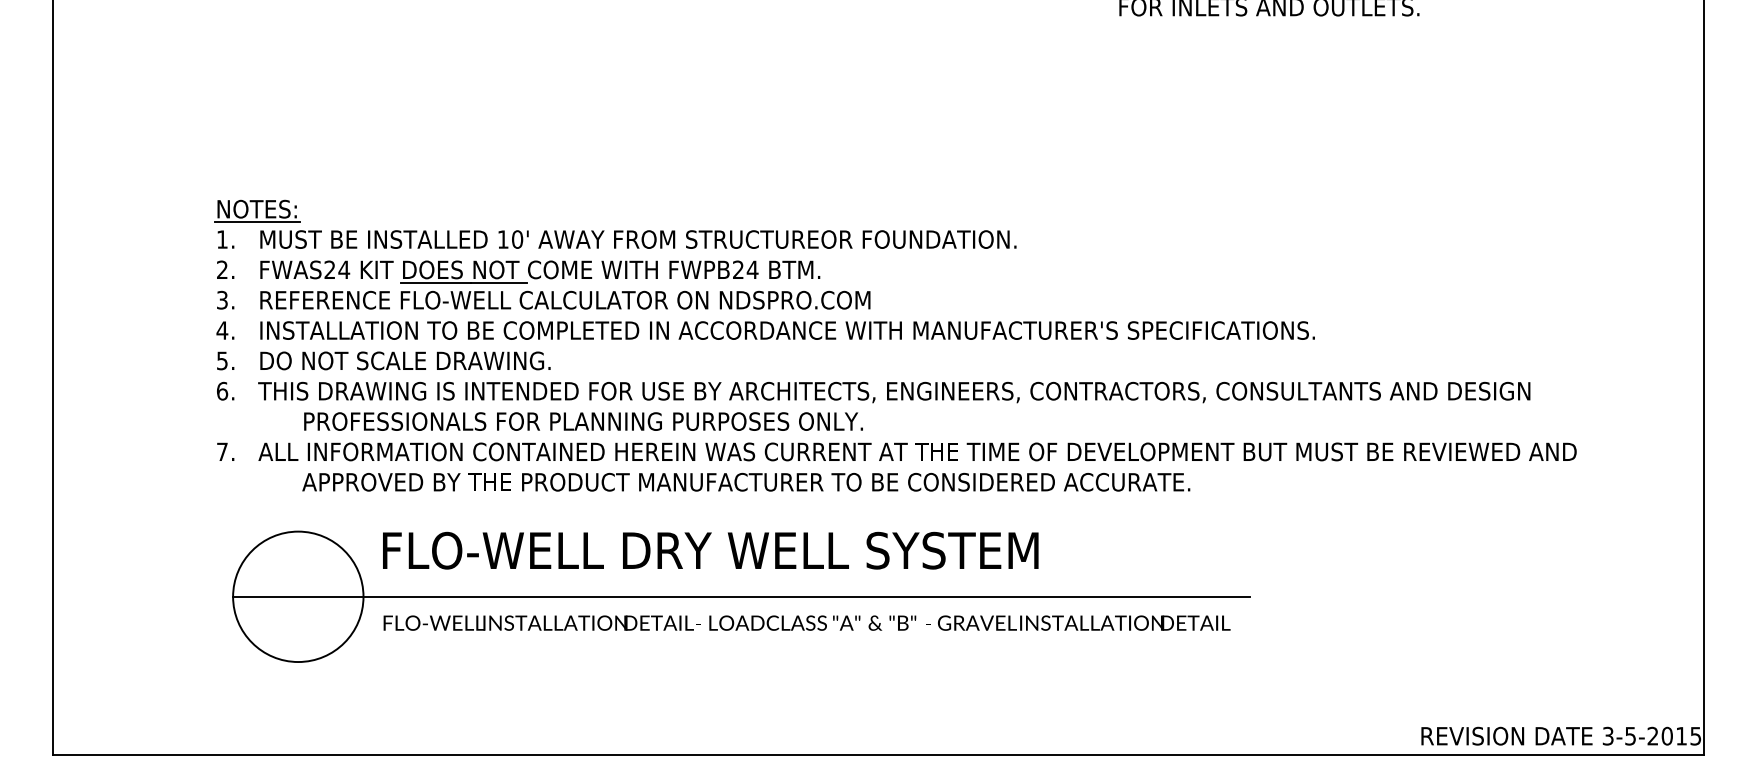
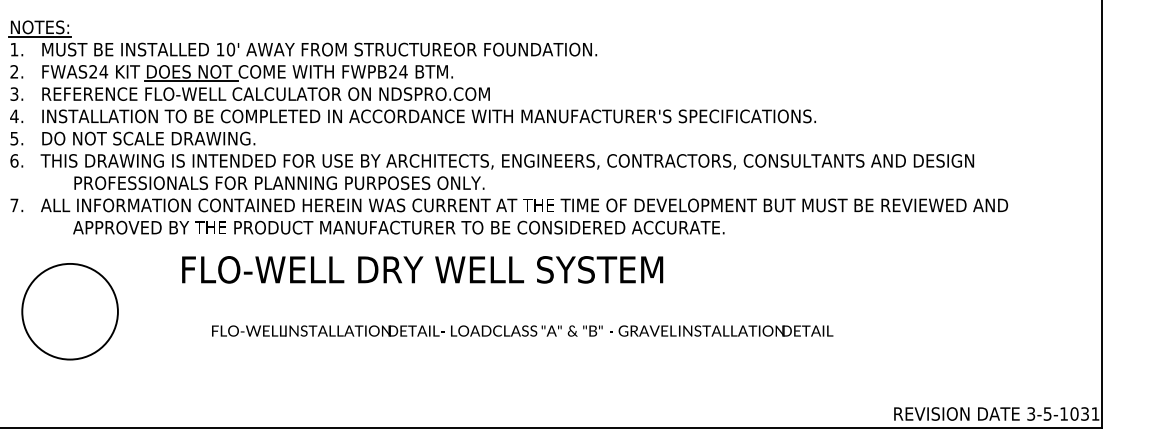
text: (710, 550) -> (422, 269), moved
line: (741, 596) -> (395, 311), removed
text: (806, 622) -> (522, 330), moved
text: (1674, 735) -> (1079, 413), 3-5-2015 -> 3-5-1031

